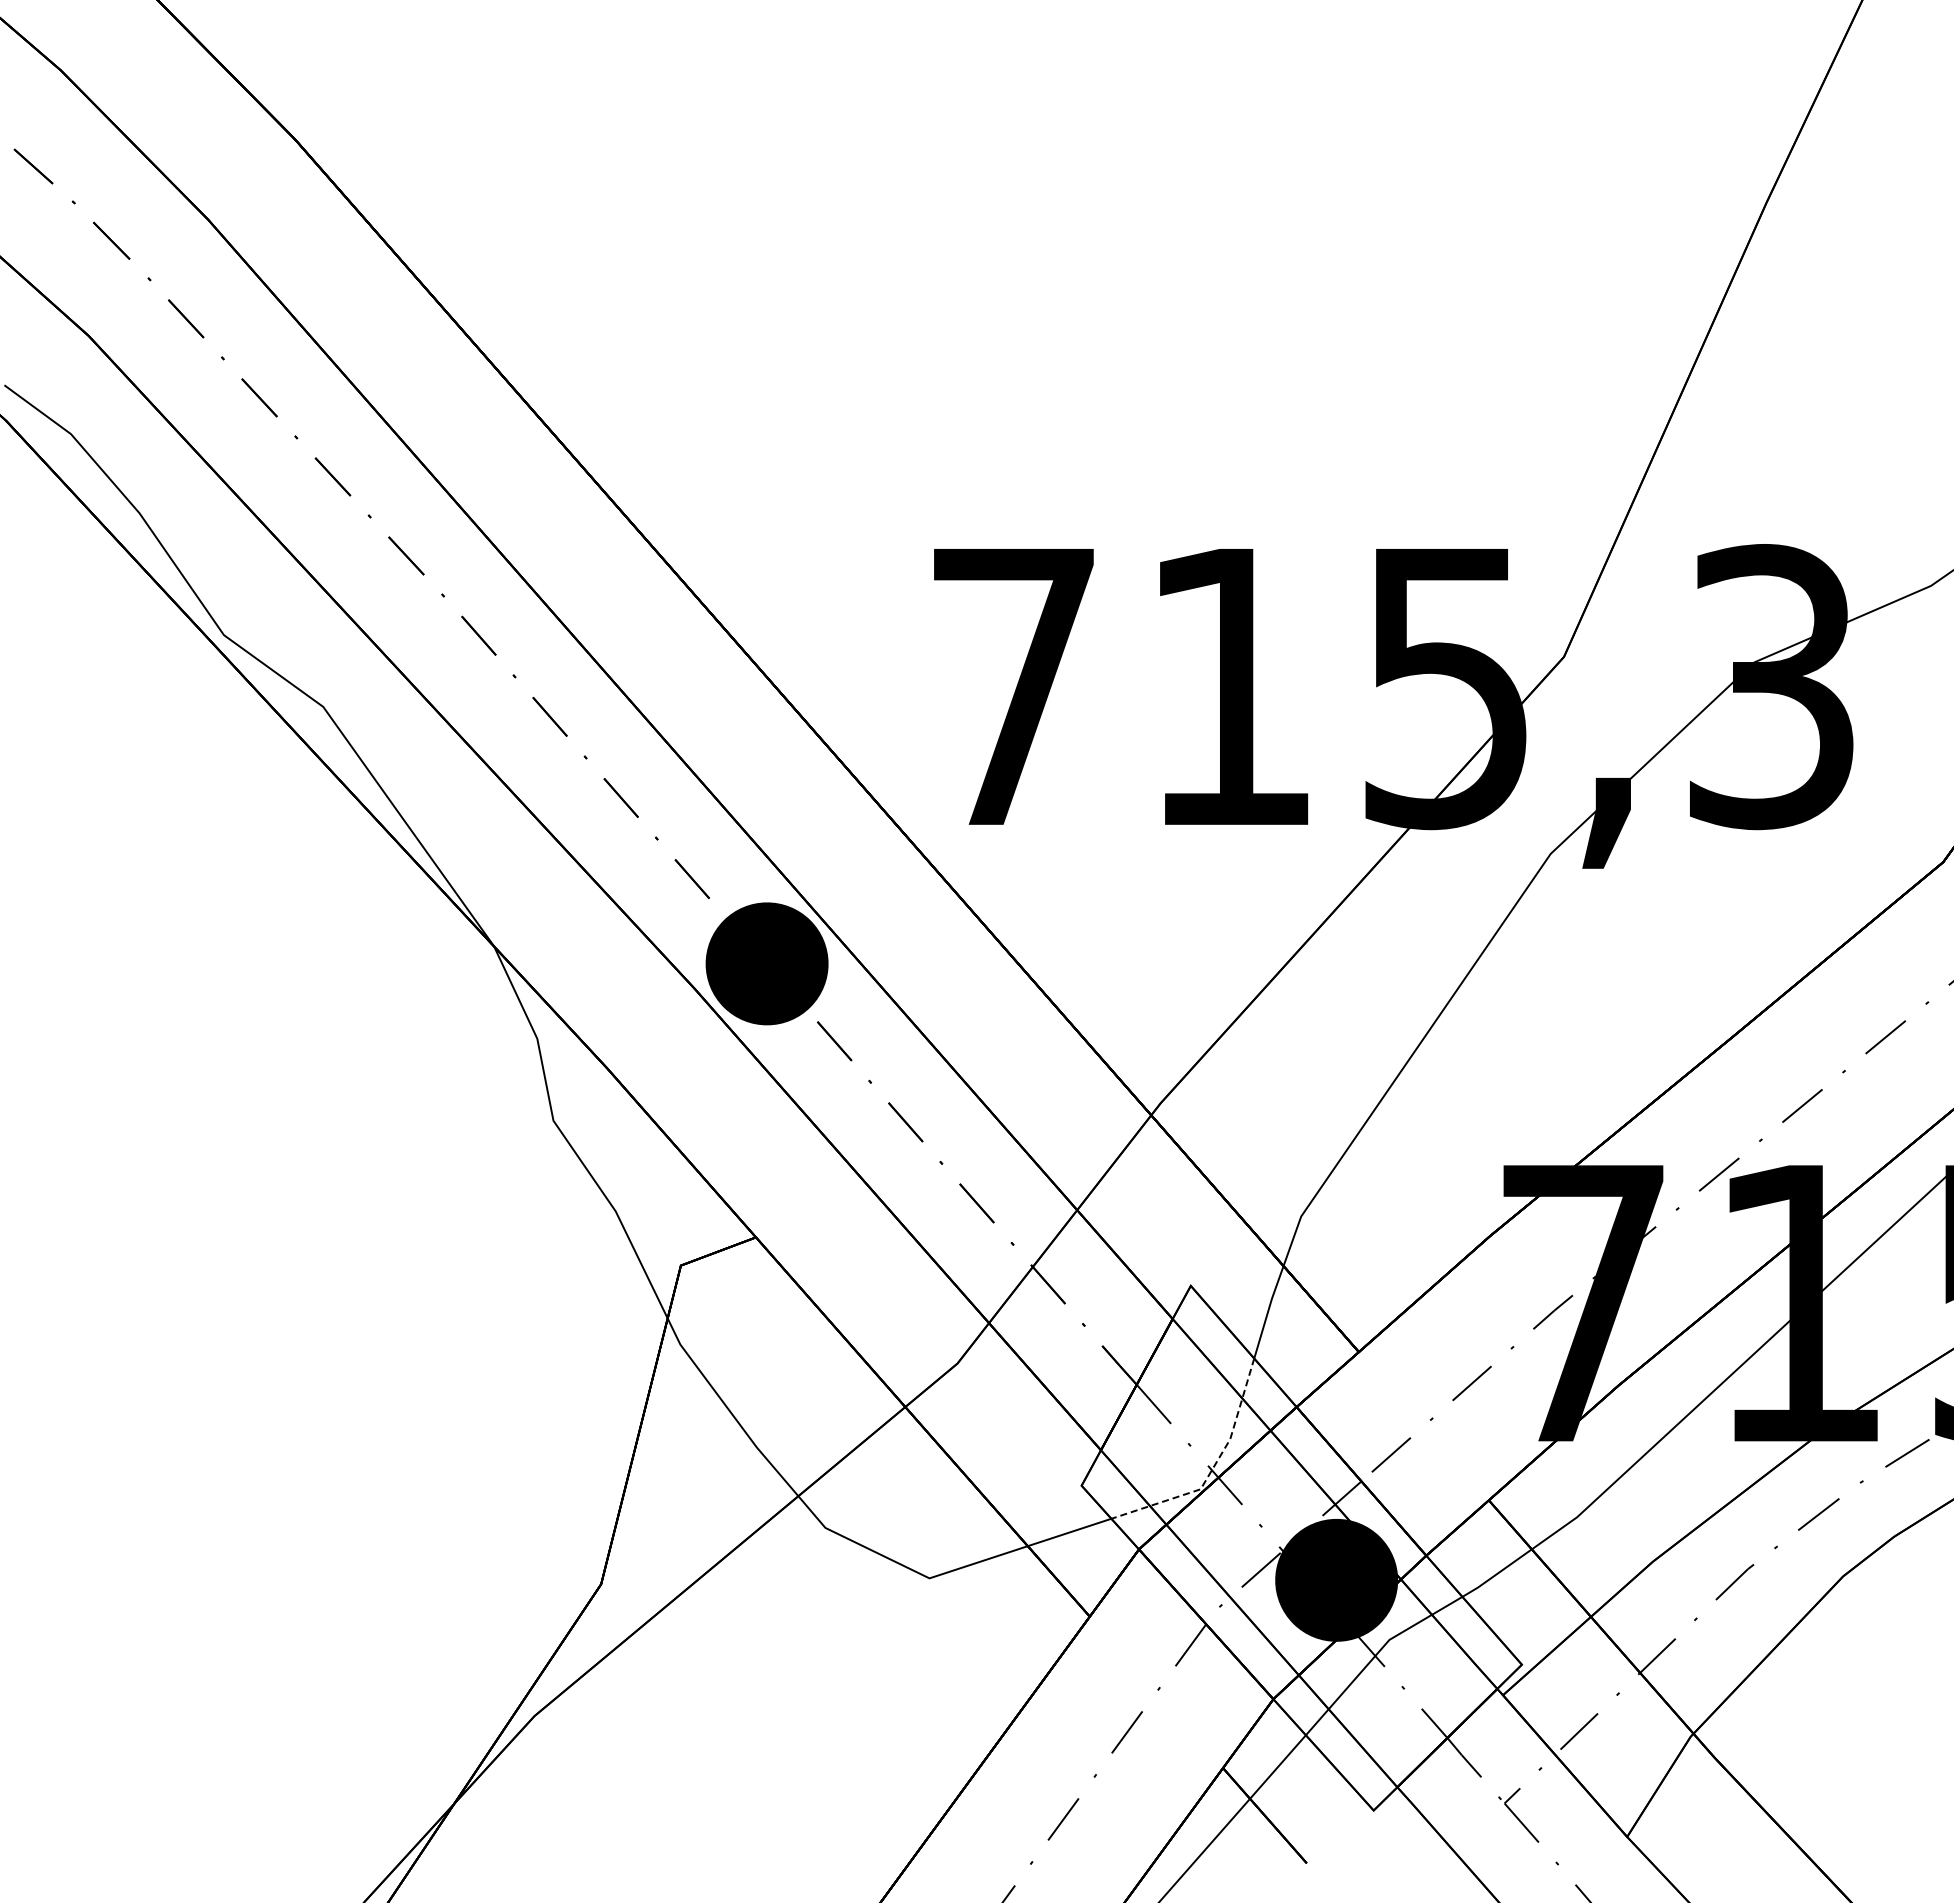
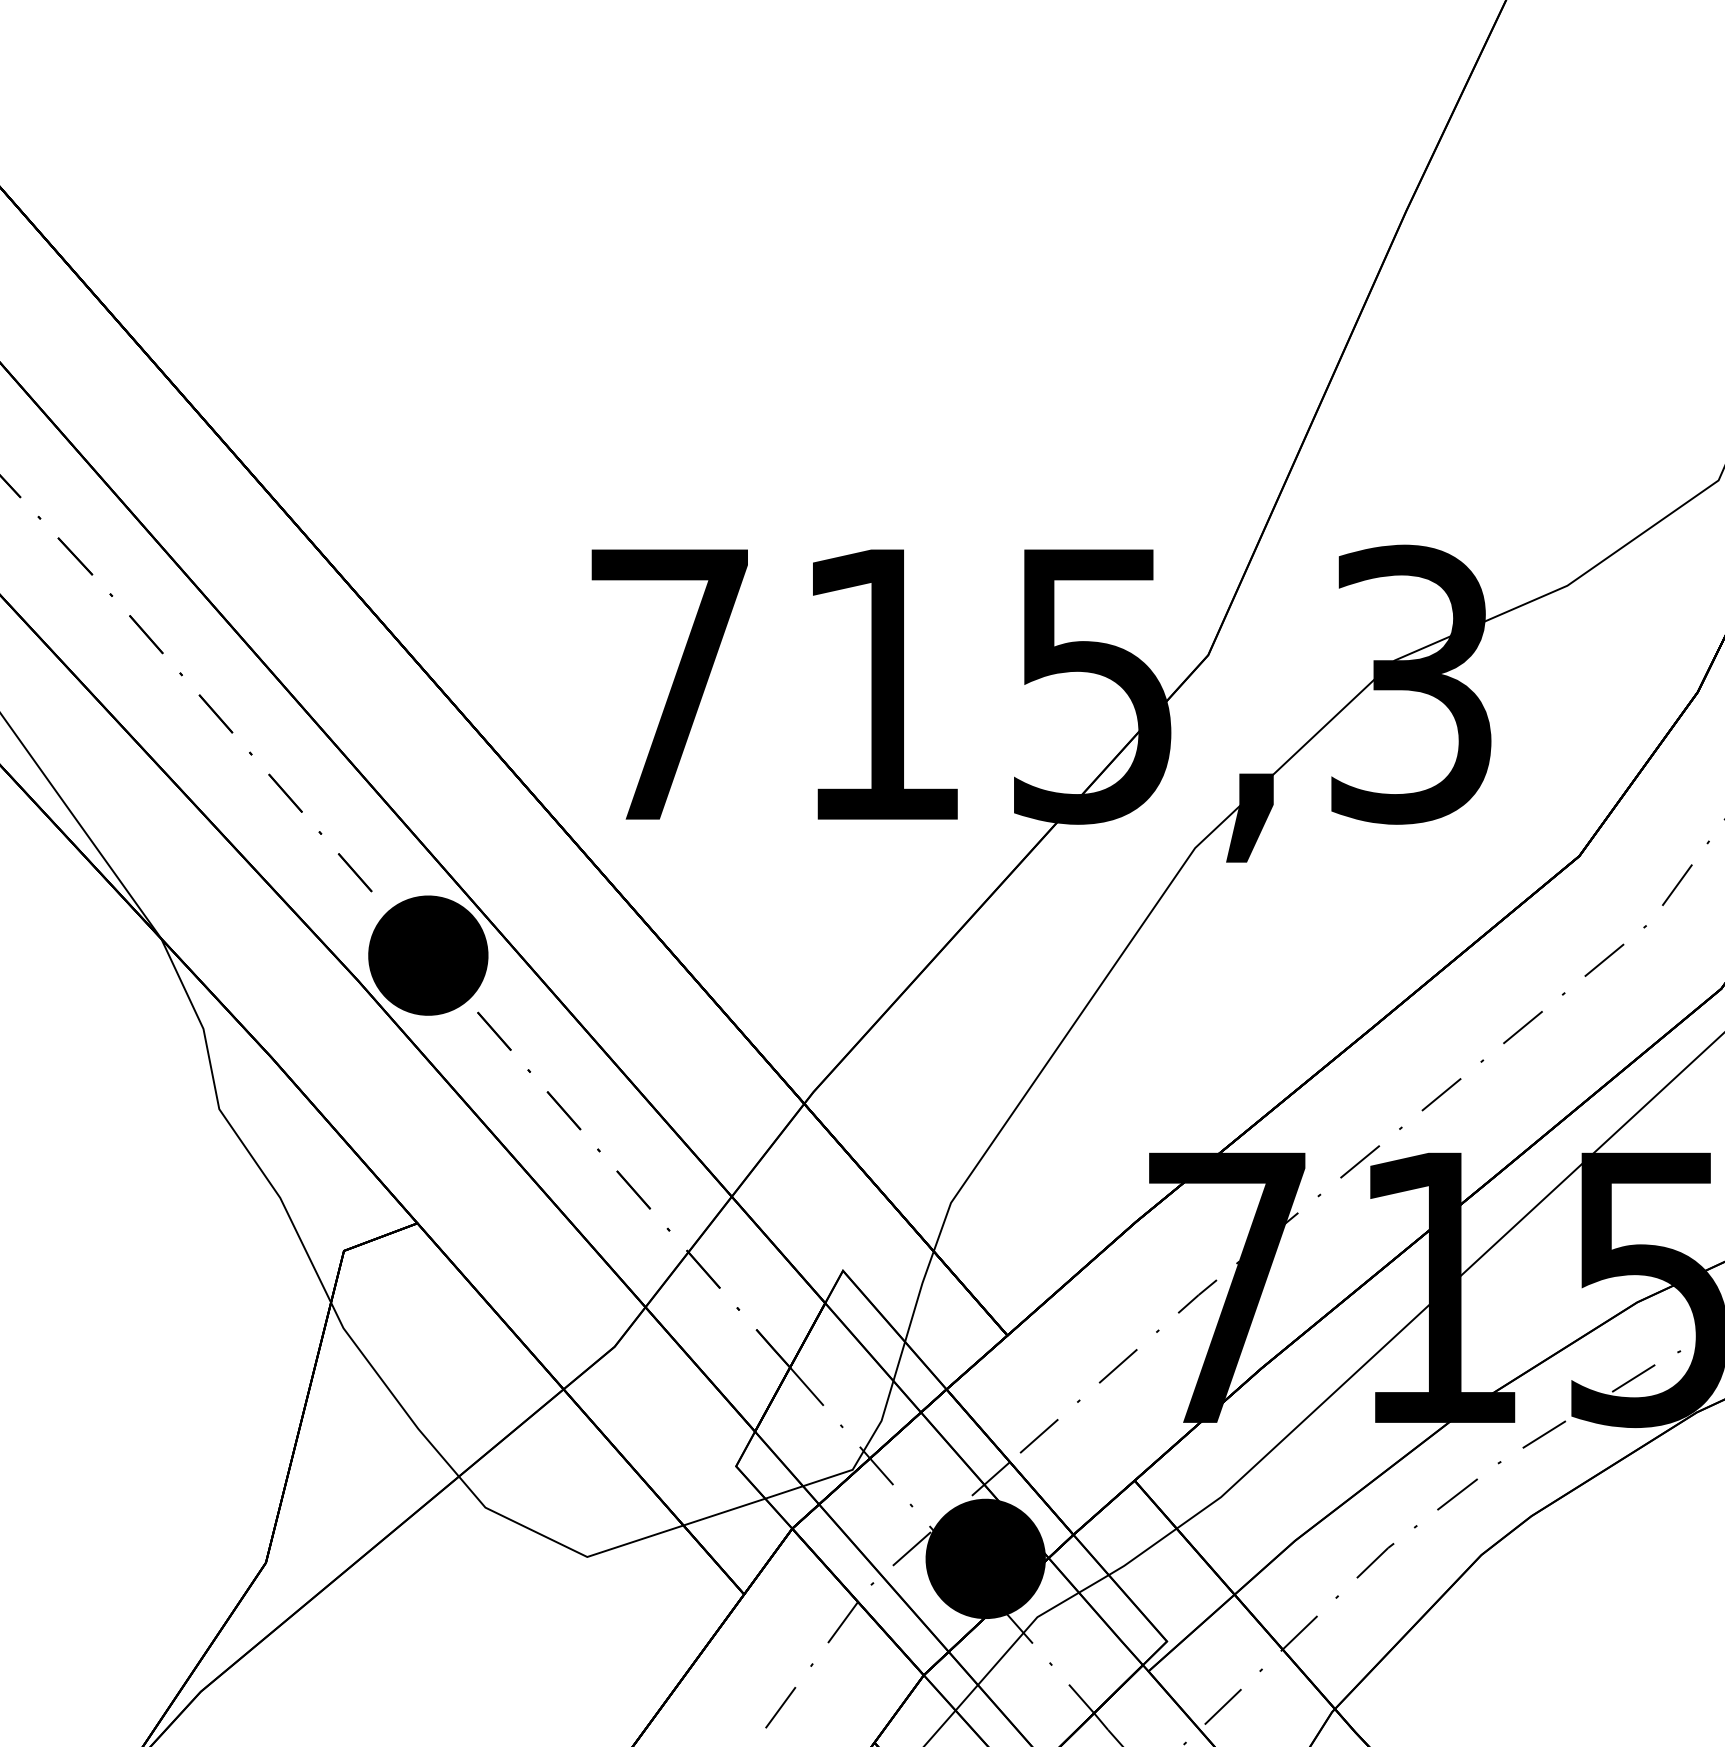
line: (1212, 1468) -> (864, 1449), dashed -> solid

